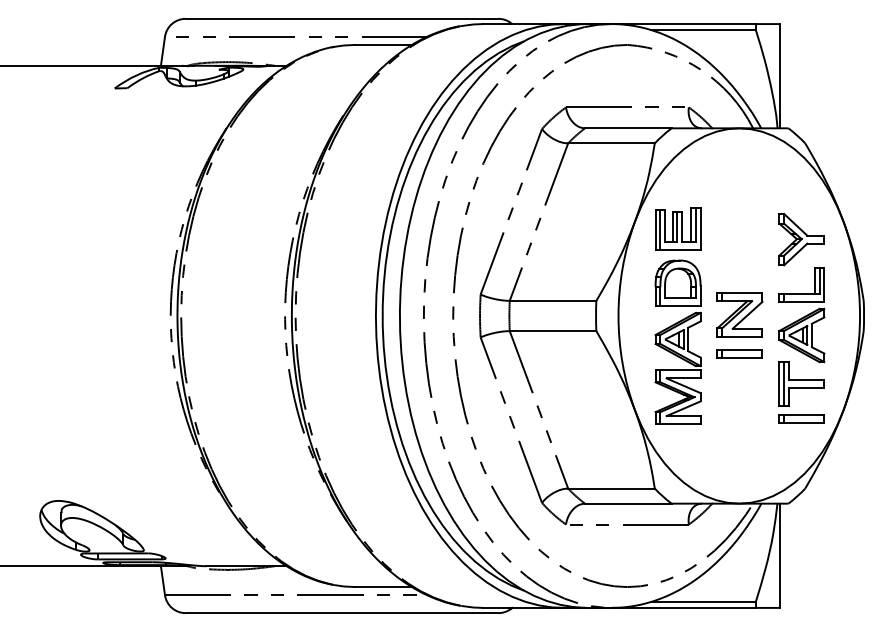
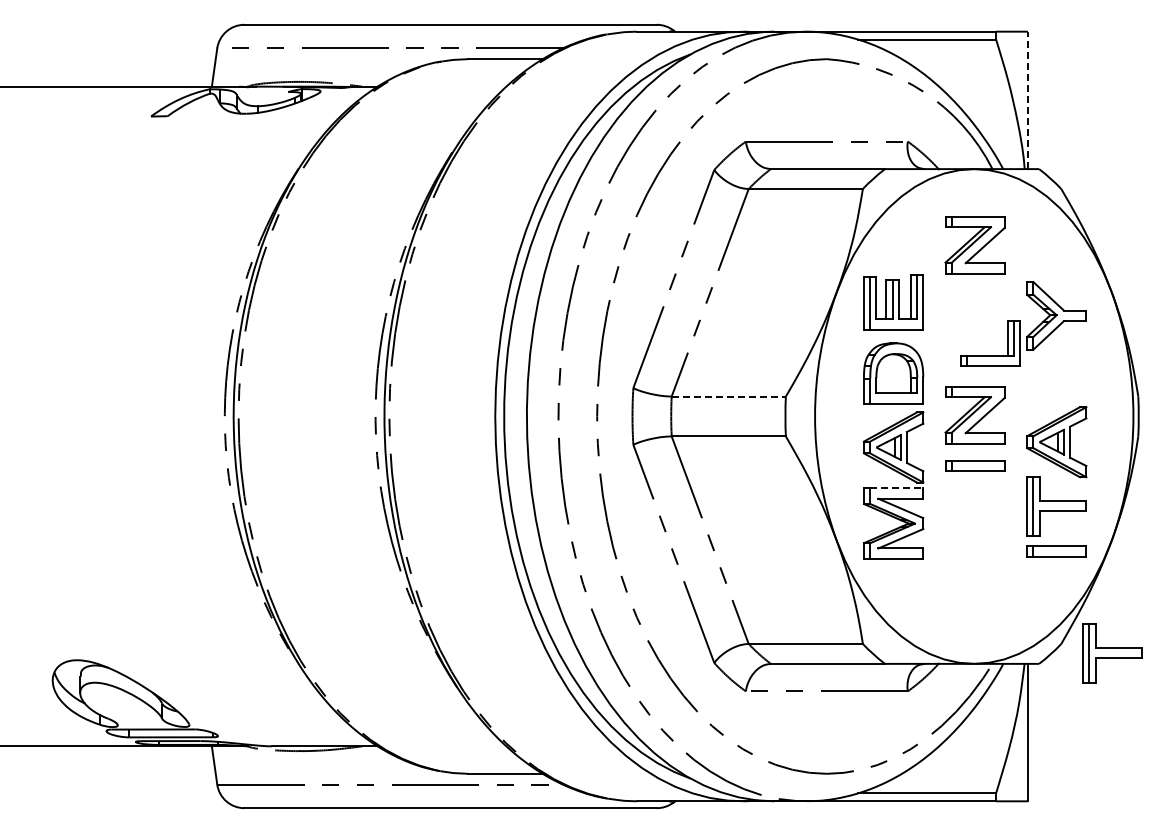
line: (779, 75) -> (1027, 99), solid -> dashed
part: (739, 186) -> (974, 245), added
part: (801, 294) -> (990, 355), moved
line: (553, 300) -> (729, 396), solid -> dashed
line: (680, 370) -> (896, 488), solid -> dashed
part: (844, 495) -> (1112, 653), added

